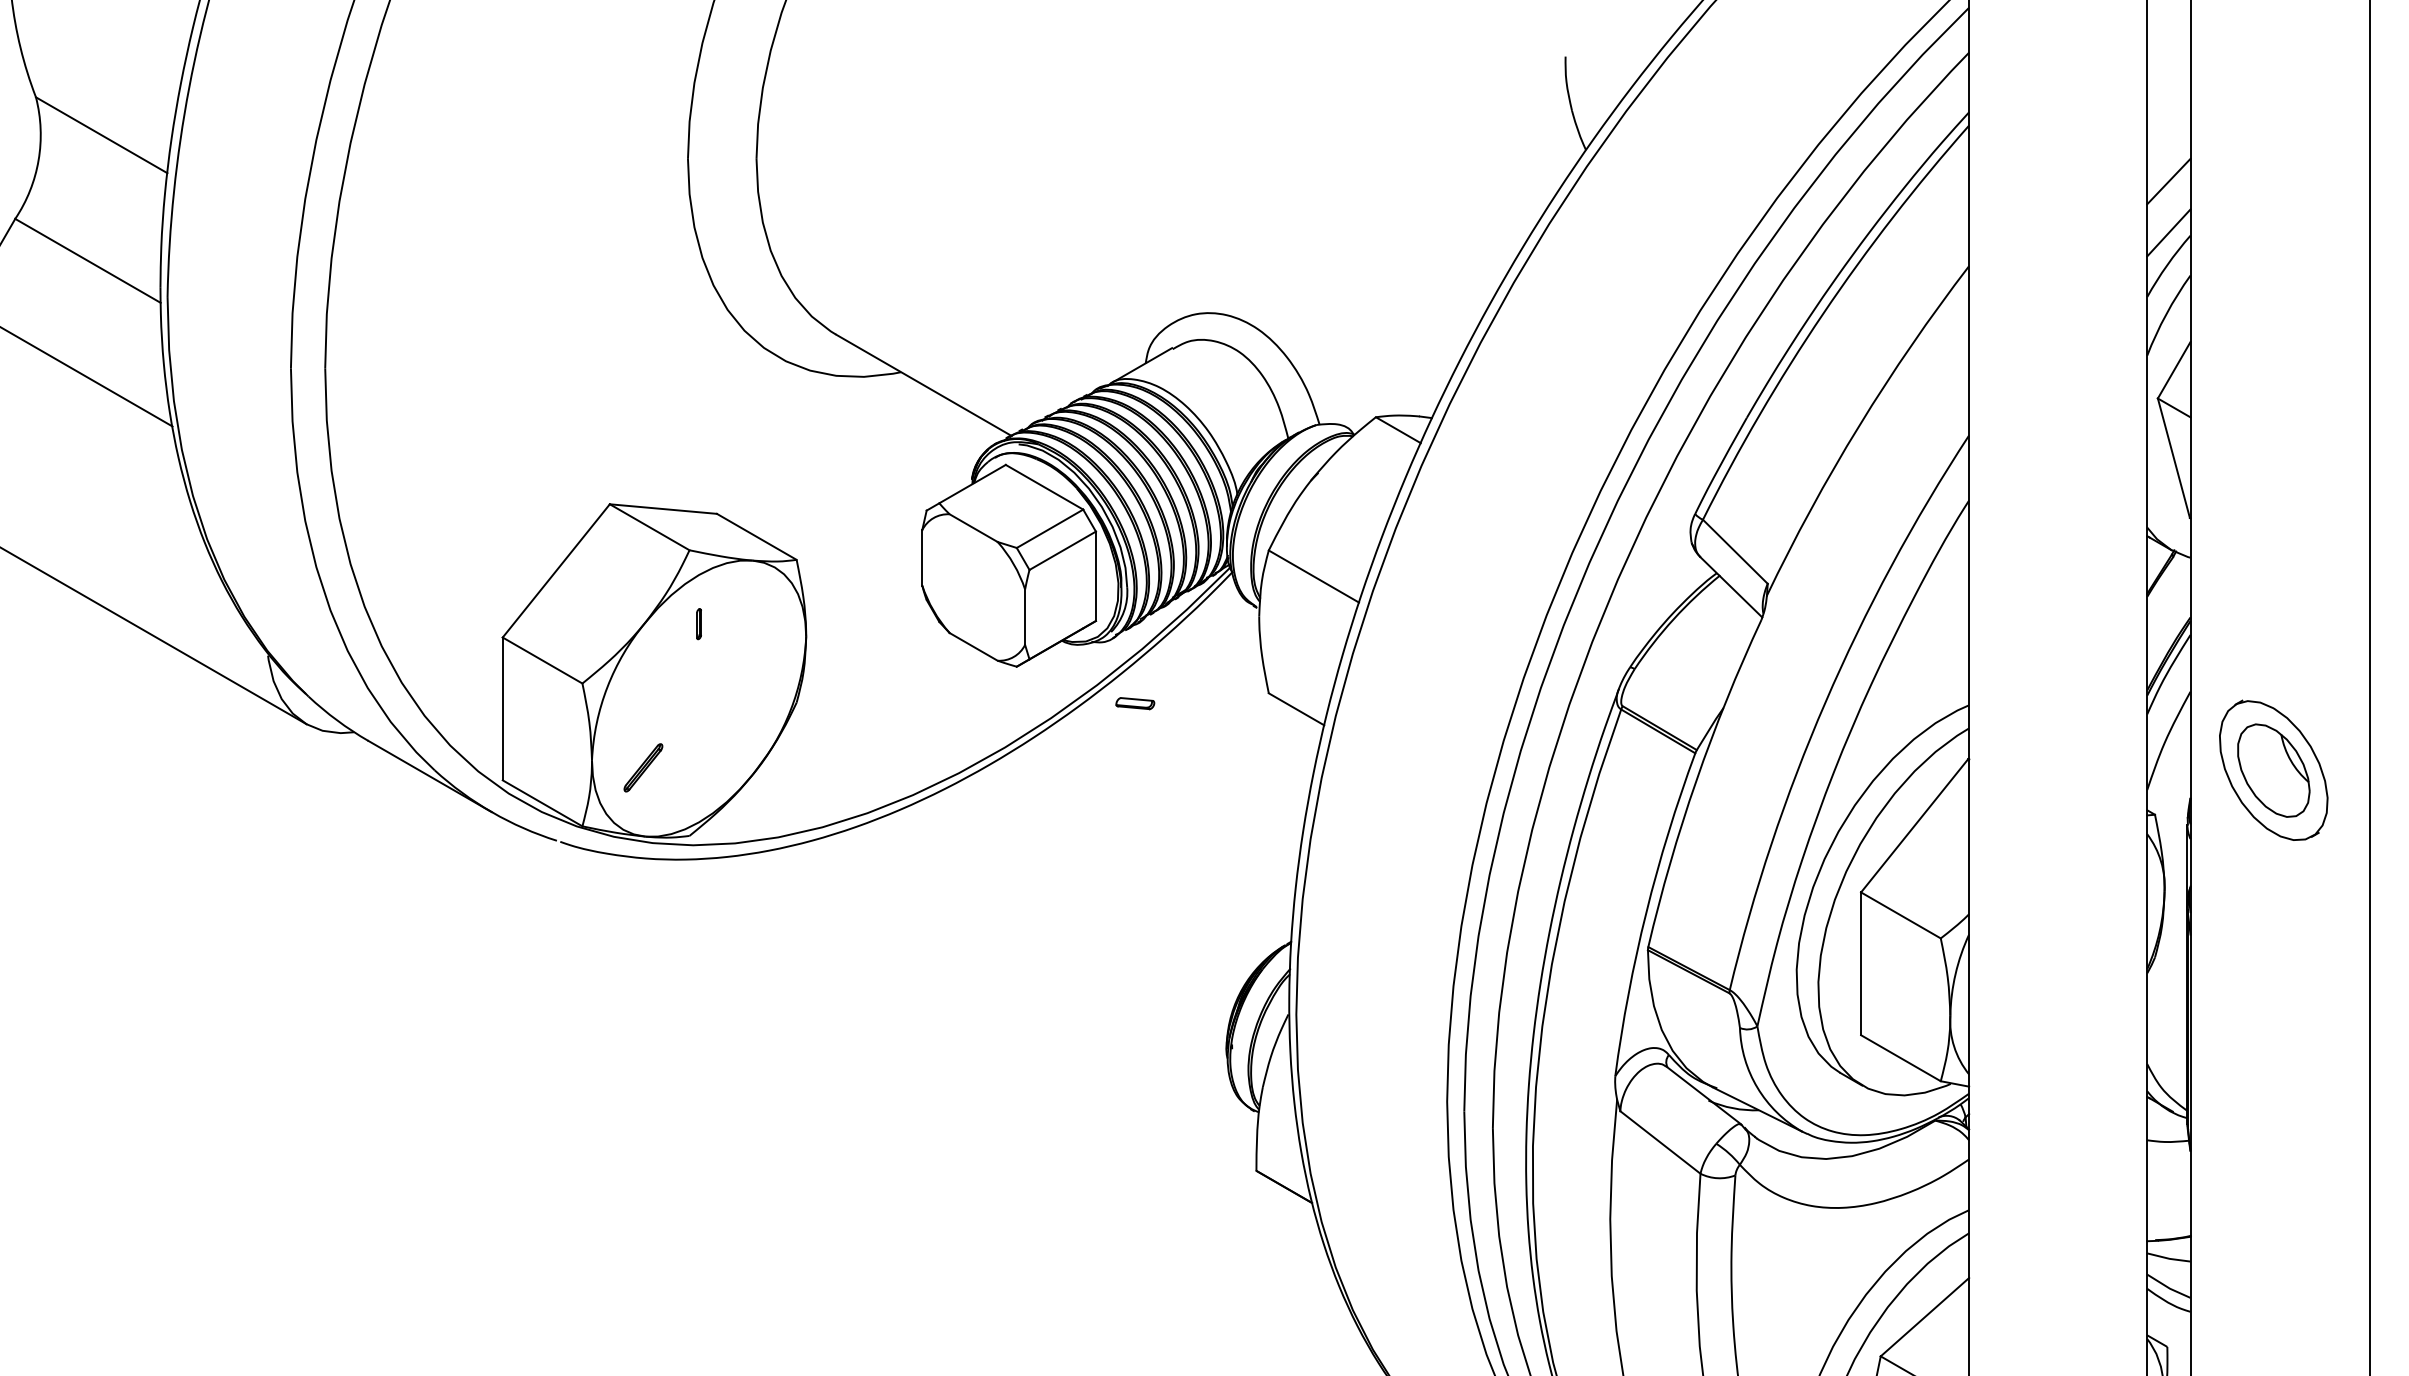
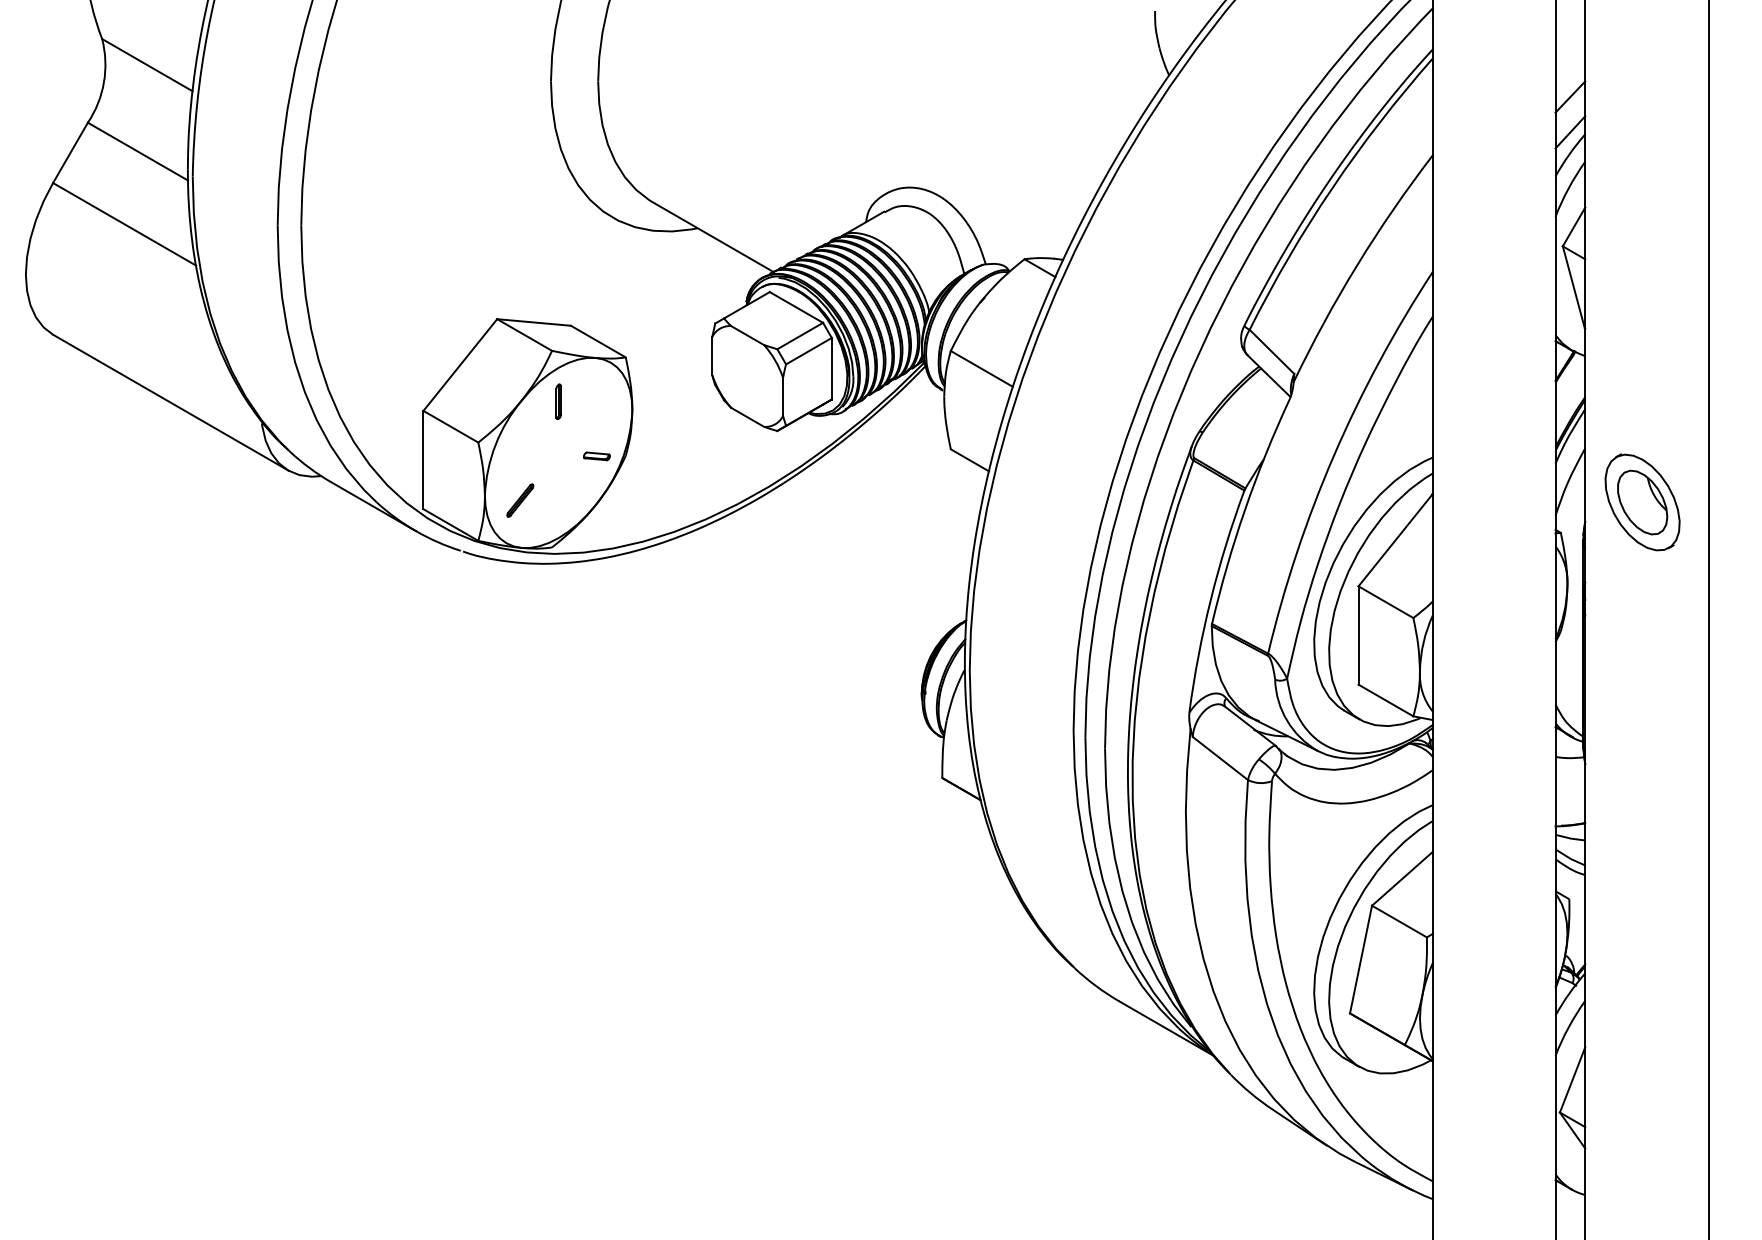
part: (698, 623) -> (558, 401), size x1.67
part: (1134, 703) -> (596, 456), moved

